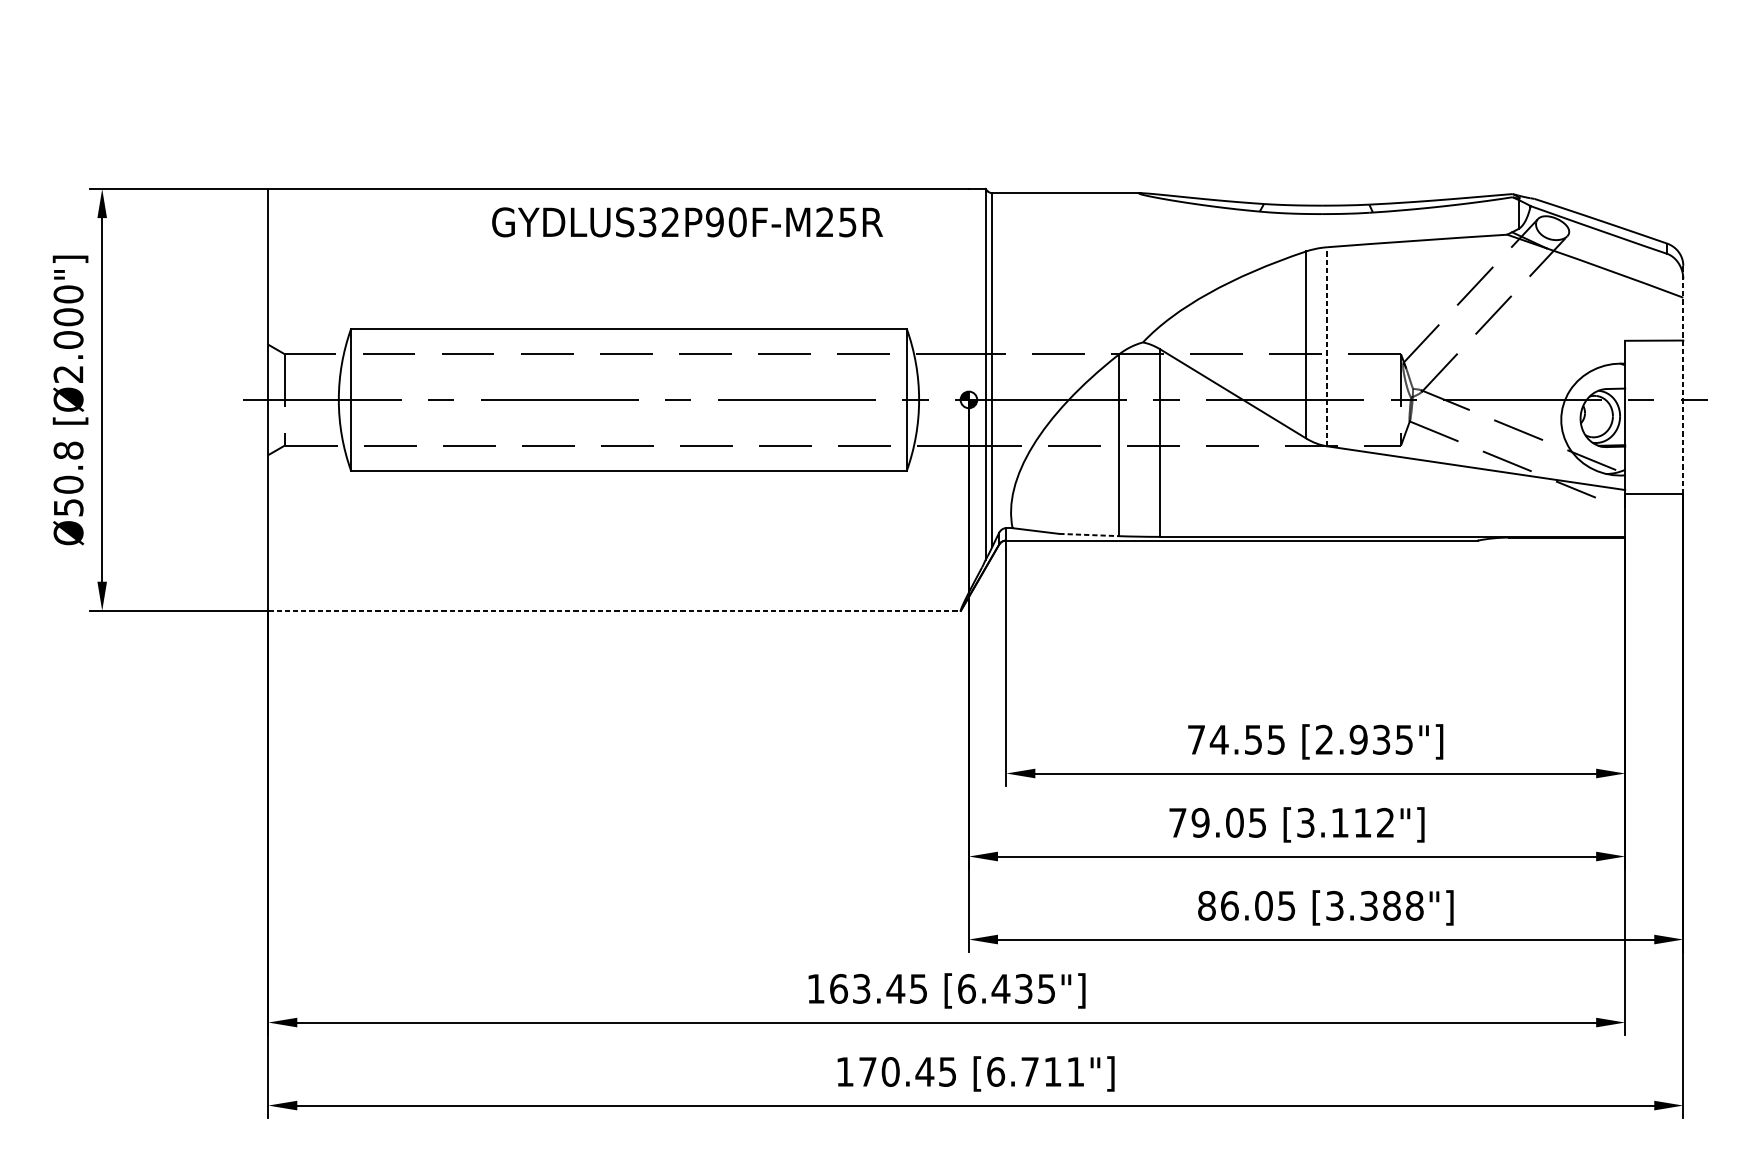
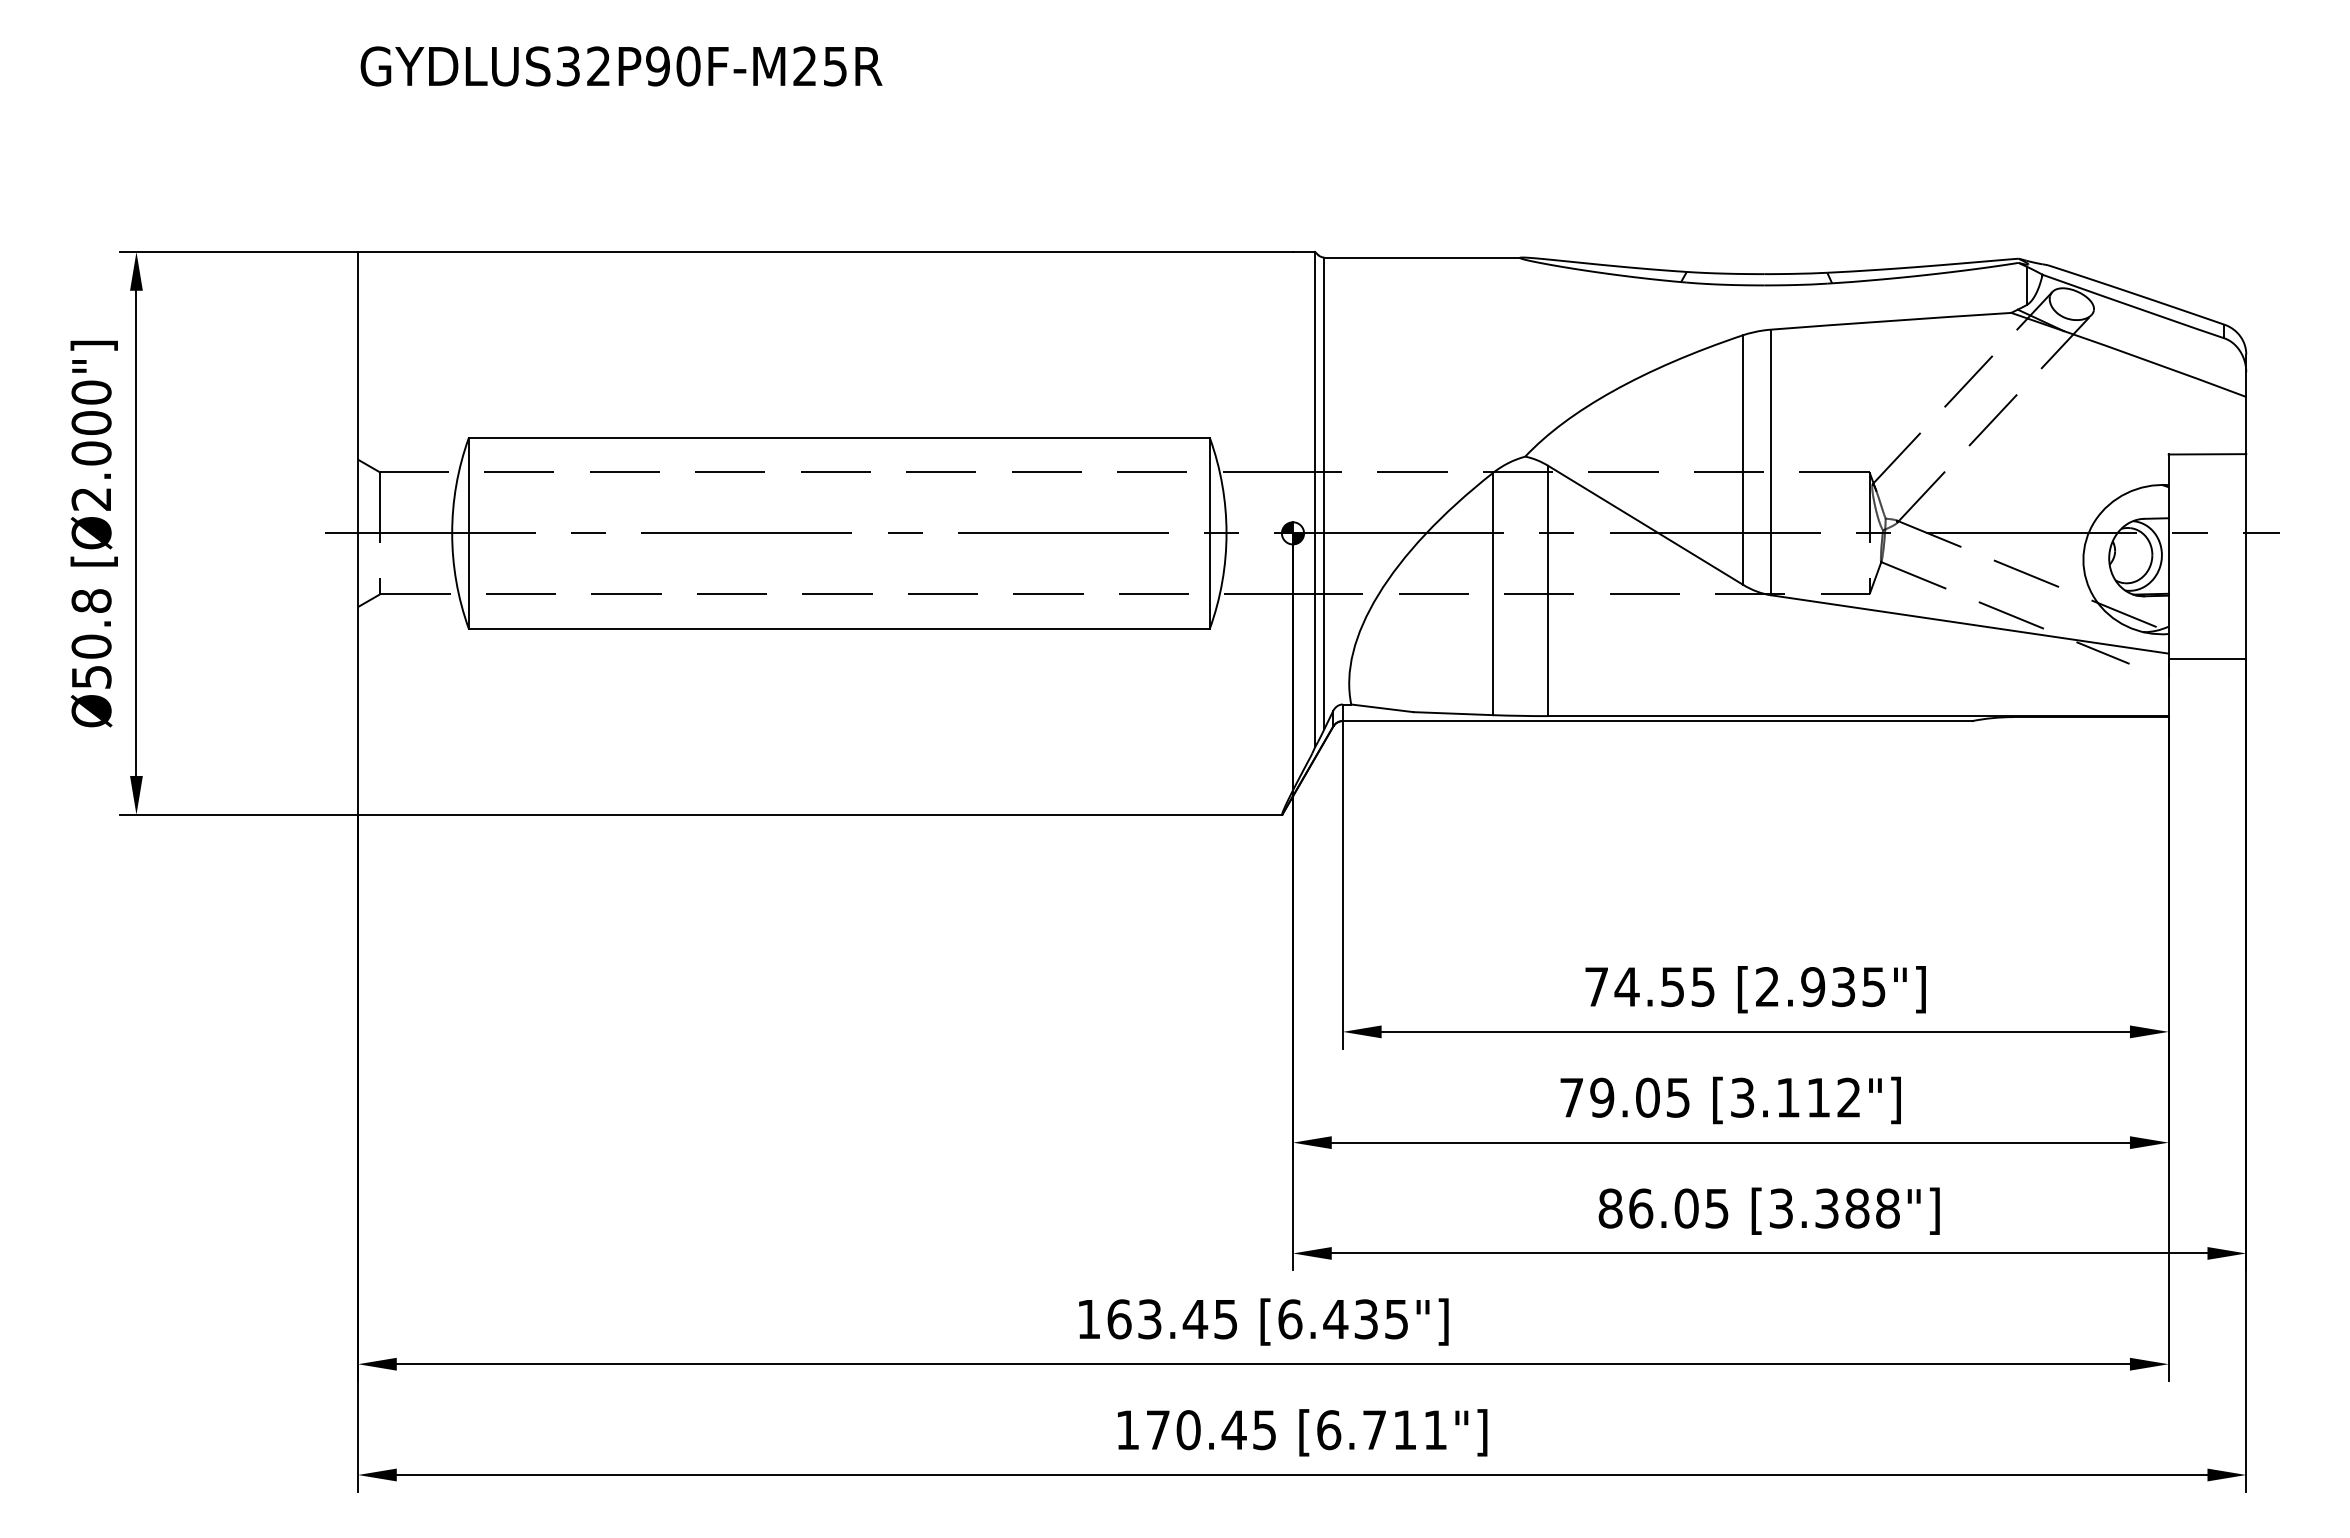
text: (687, 222) -> (621, 66), moved
line: (1327, 346) -> (1771, 462), dashed -> solid
line: (1683, 379) -> (2246, 506), dashed -> solid
line: (1089, 534) -> (1453, 713), dashed -> solid
line: (614, 610) -> (820, 814), dashed -> solid

